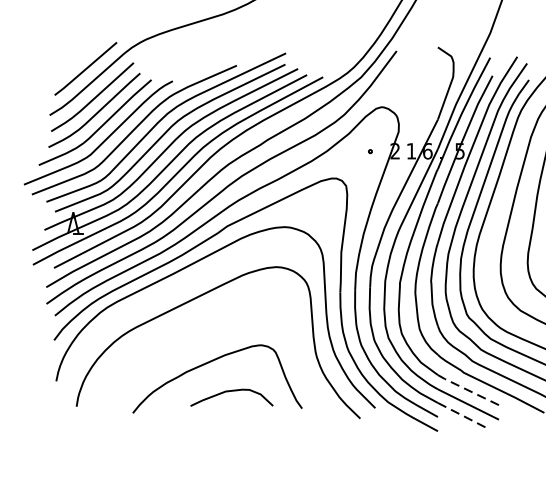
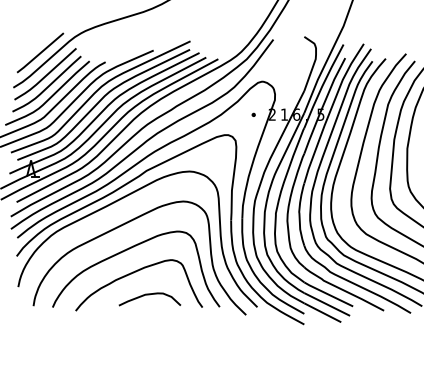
curve: (201, 332) -> (127, 250), added
line: (470, 391) -> (328, 294), dashed -> solid
line: (462, 415) -> (322, 312), dashed -> solid

